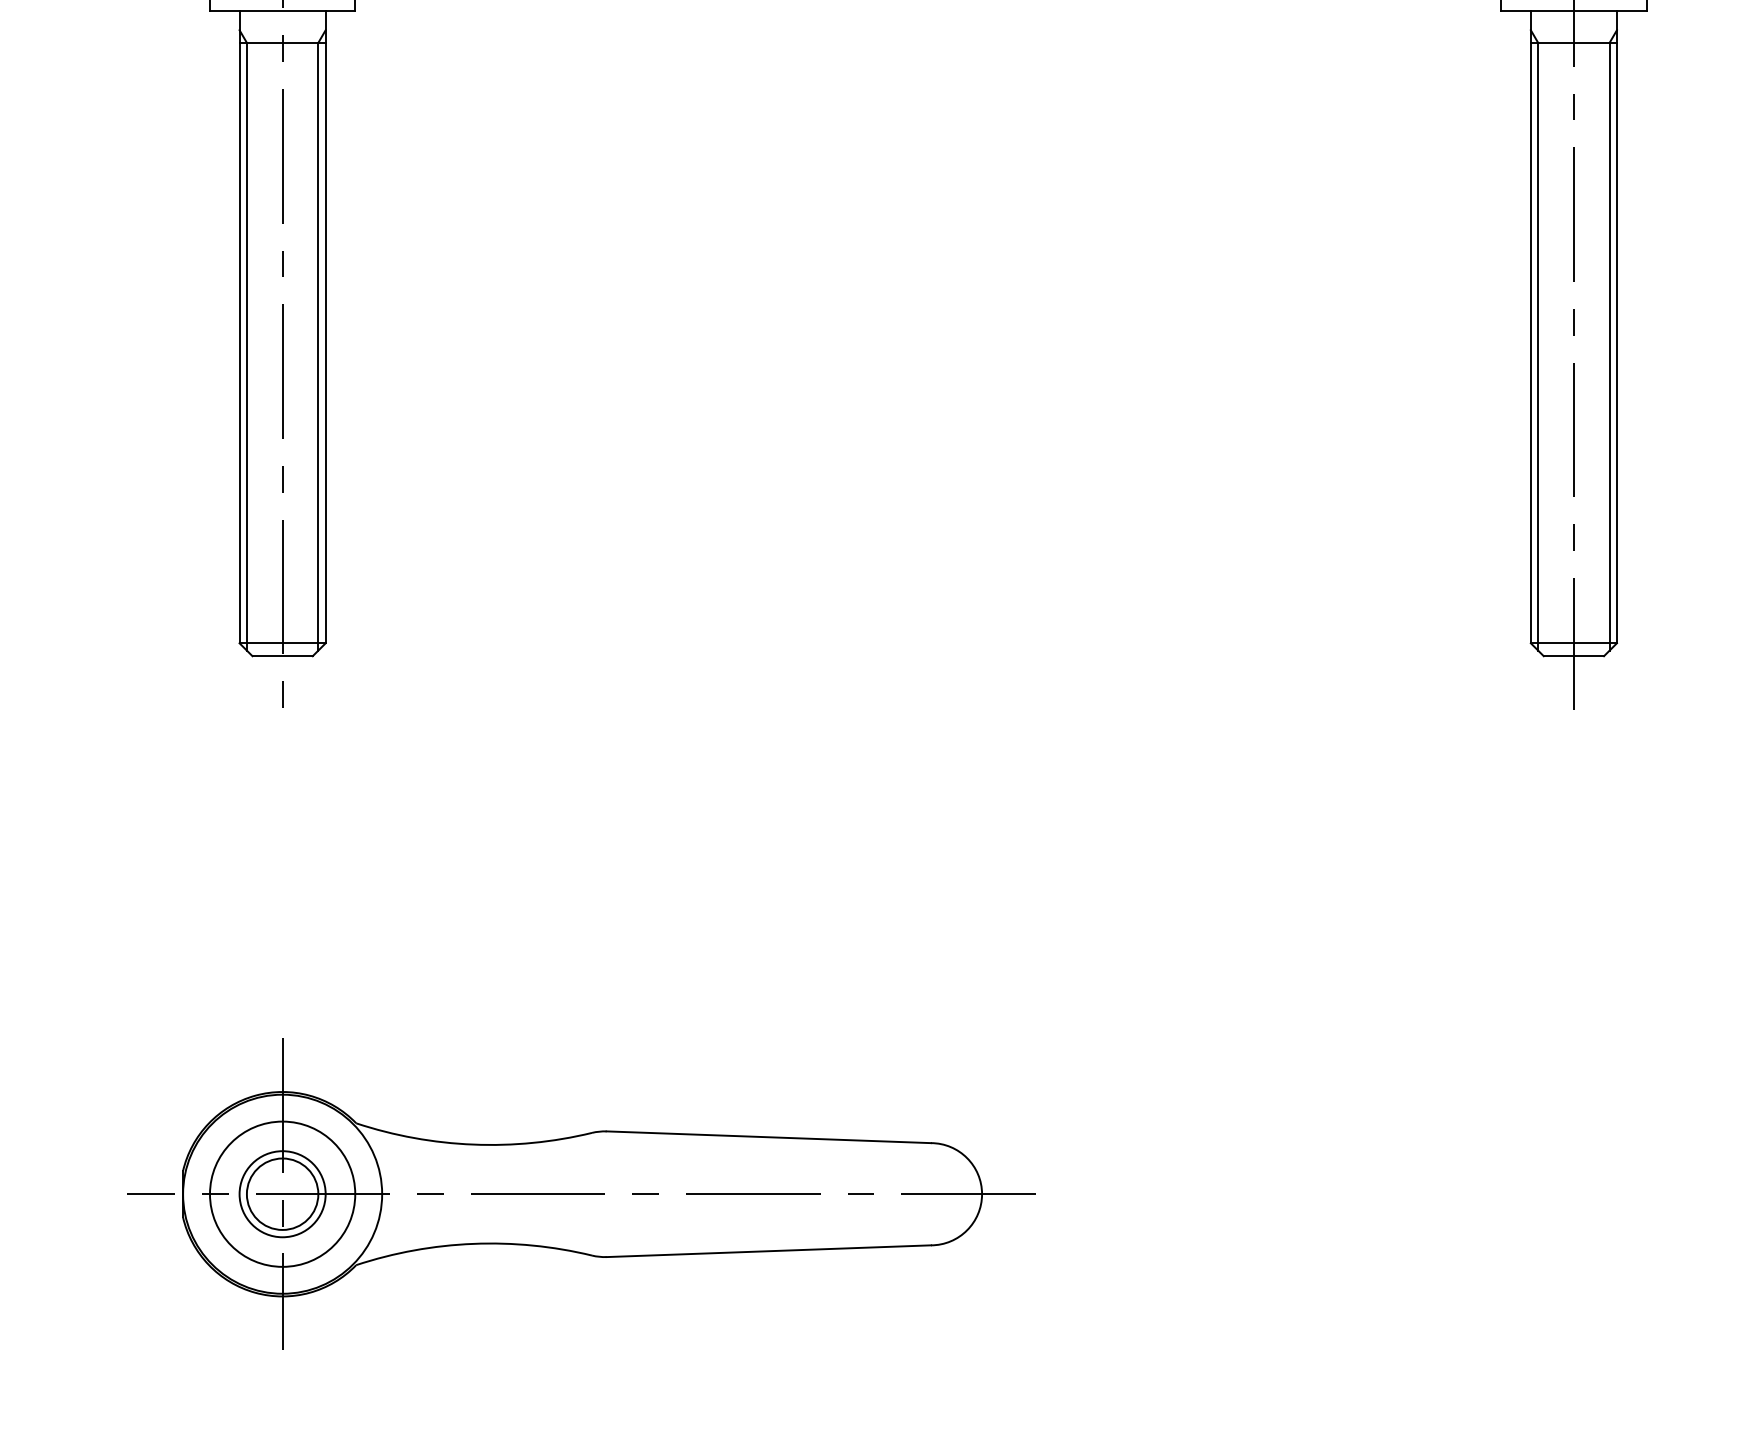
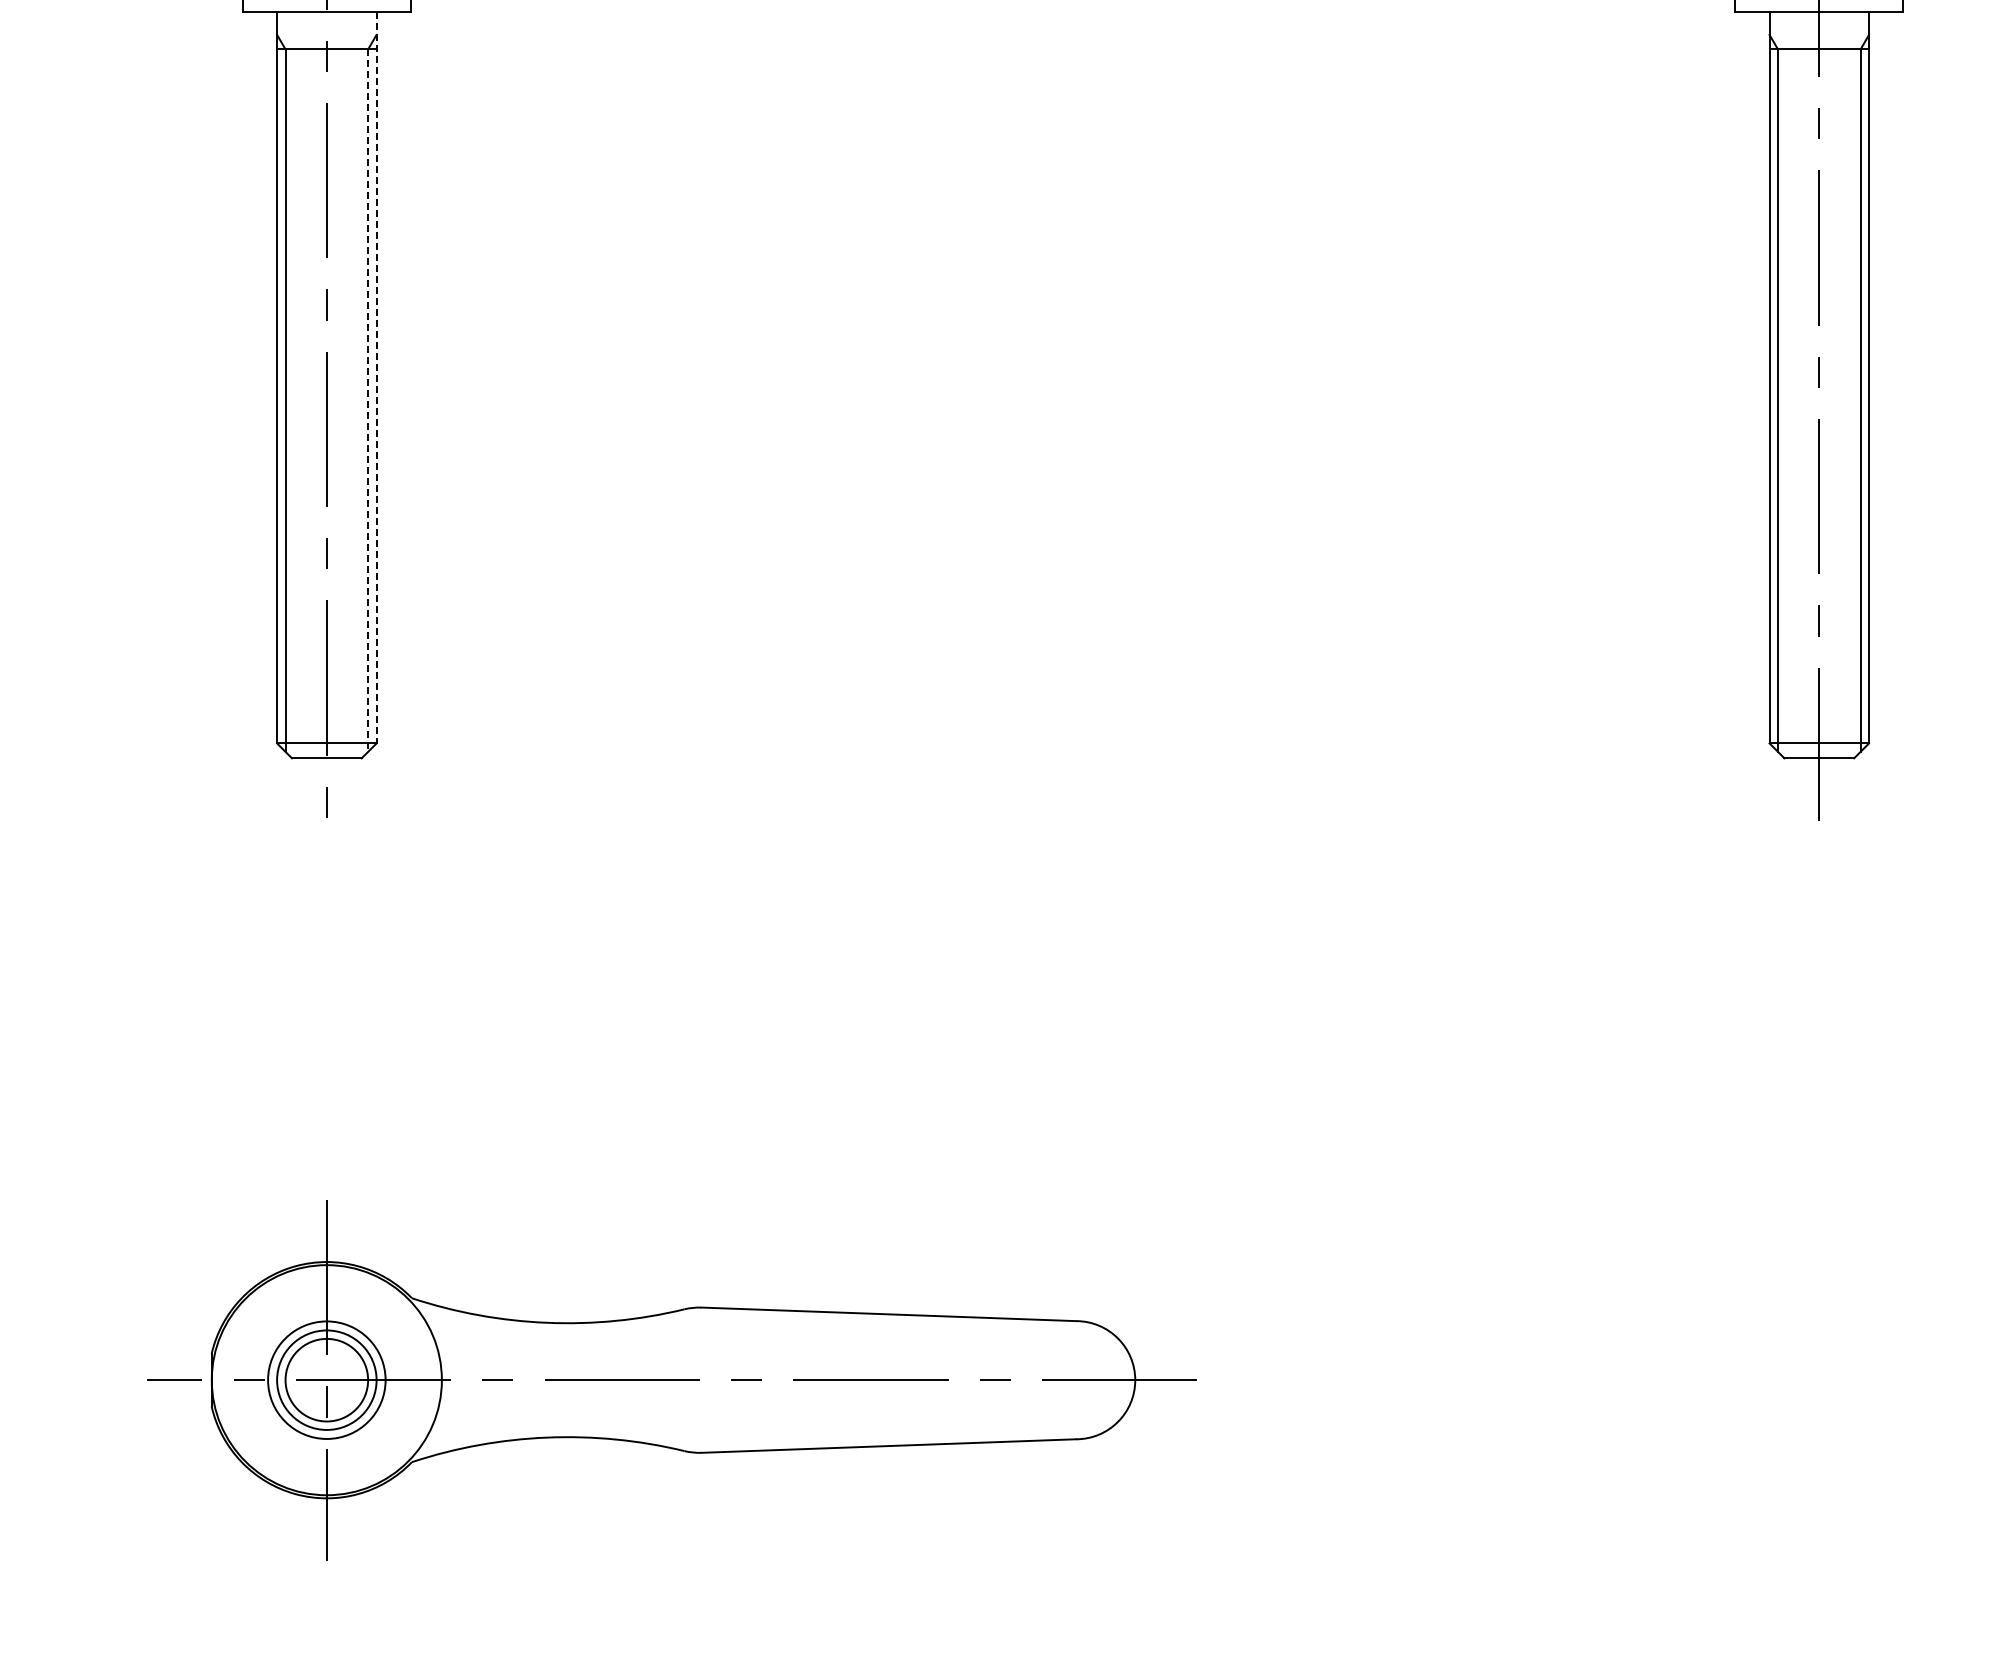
line: (325, 326) -> (376, 377), solid -> dashed
line: (318, 347) -> (368, 401), solid -> dashed
circle: (282, 1194) -> (326, 1380), size x0.7

